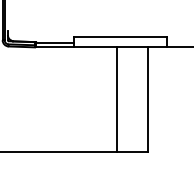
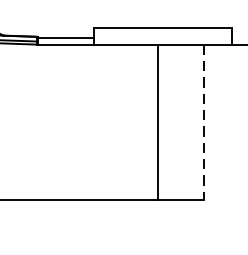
line: (148, 100) -> (204, 123), solid -> dashed

